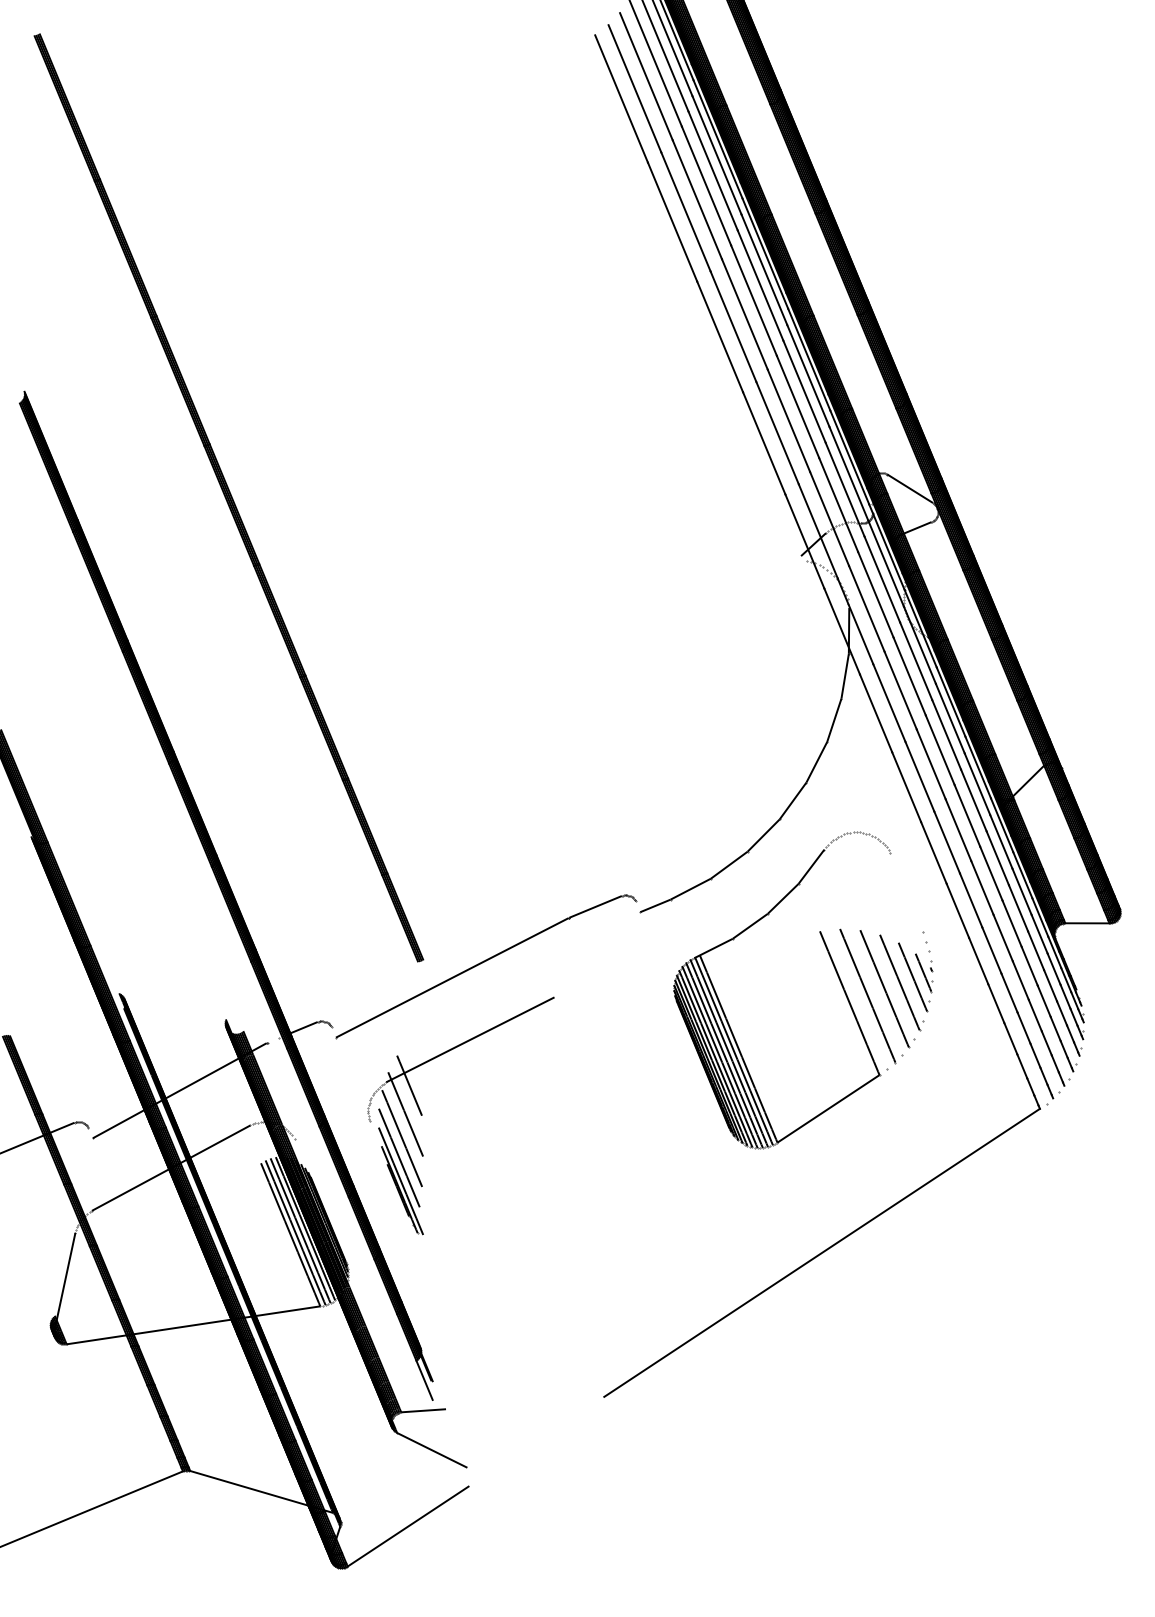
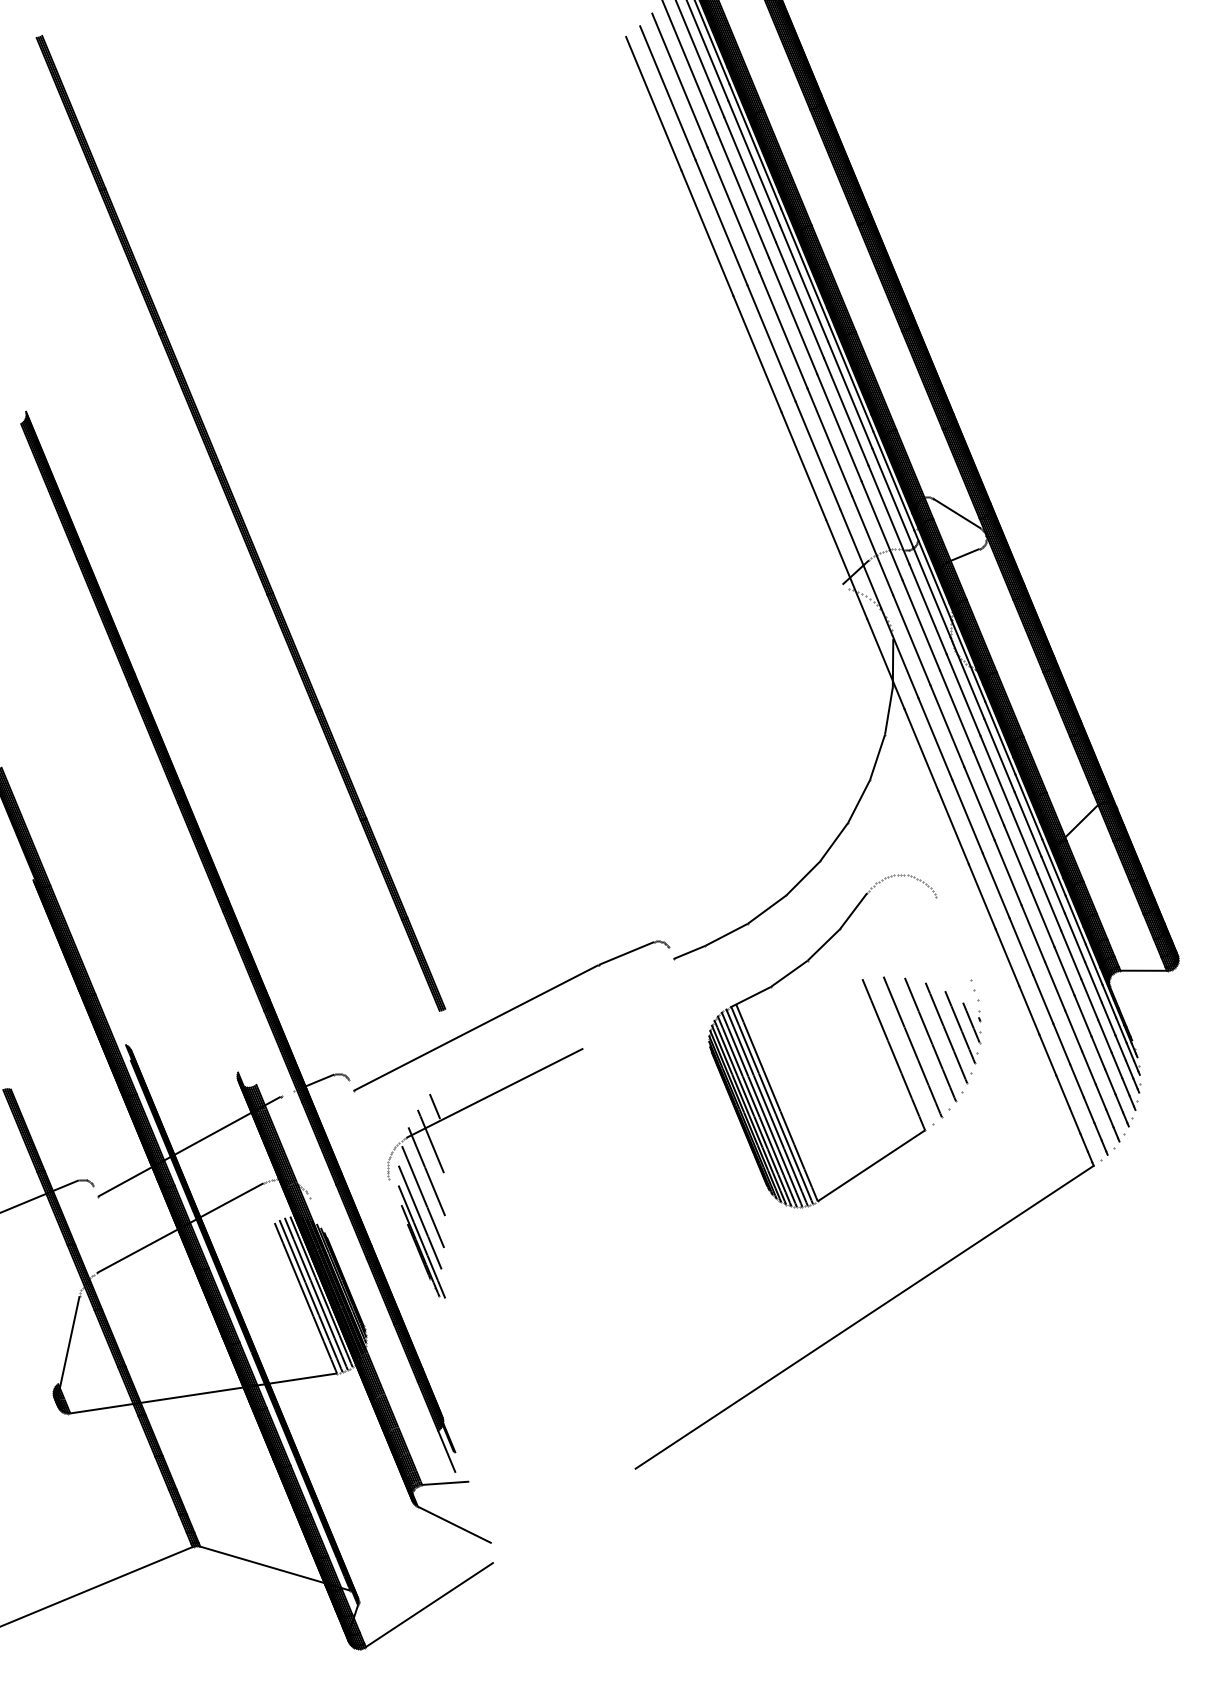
line: (412, 1052) -> (434, 1106), added

